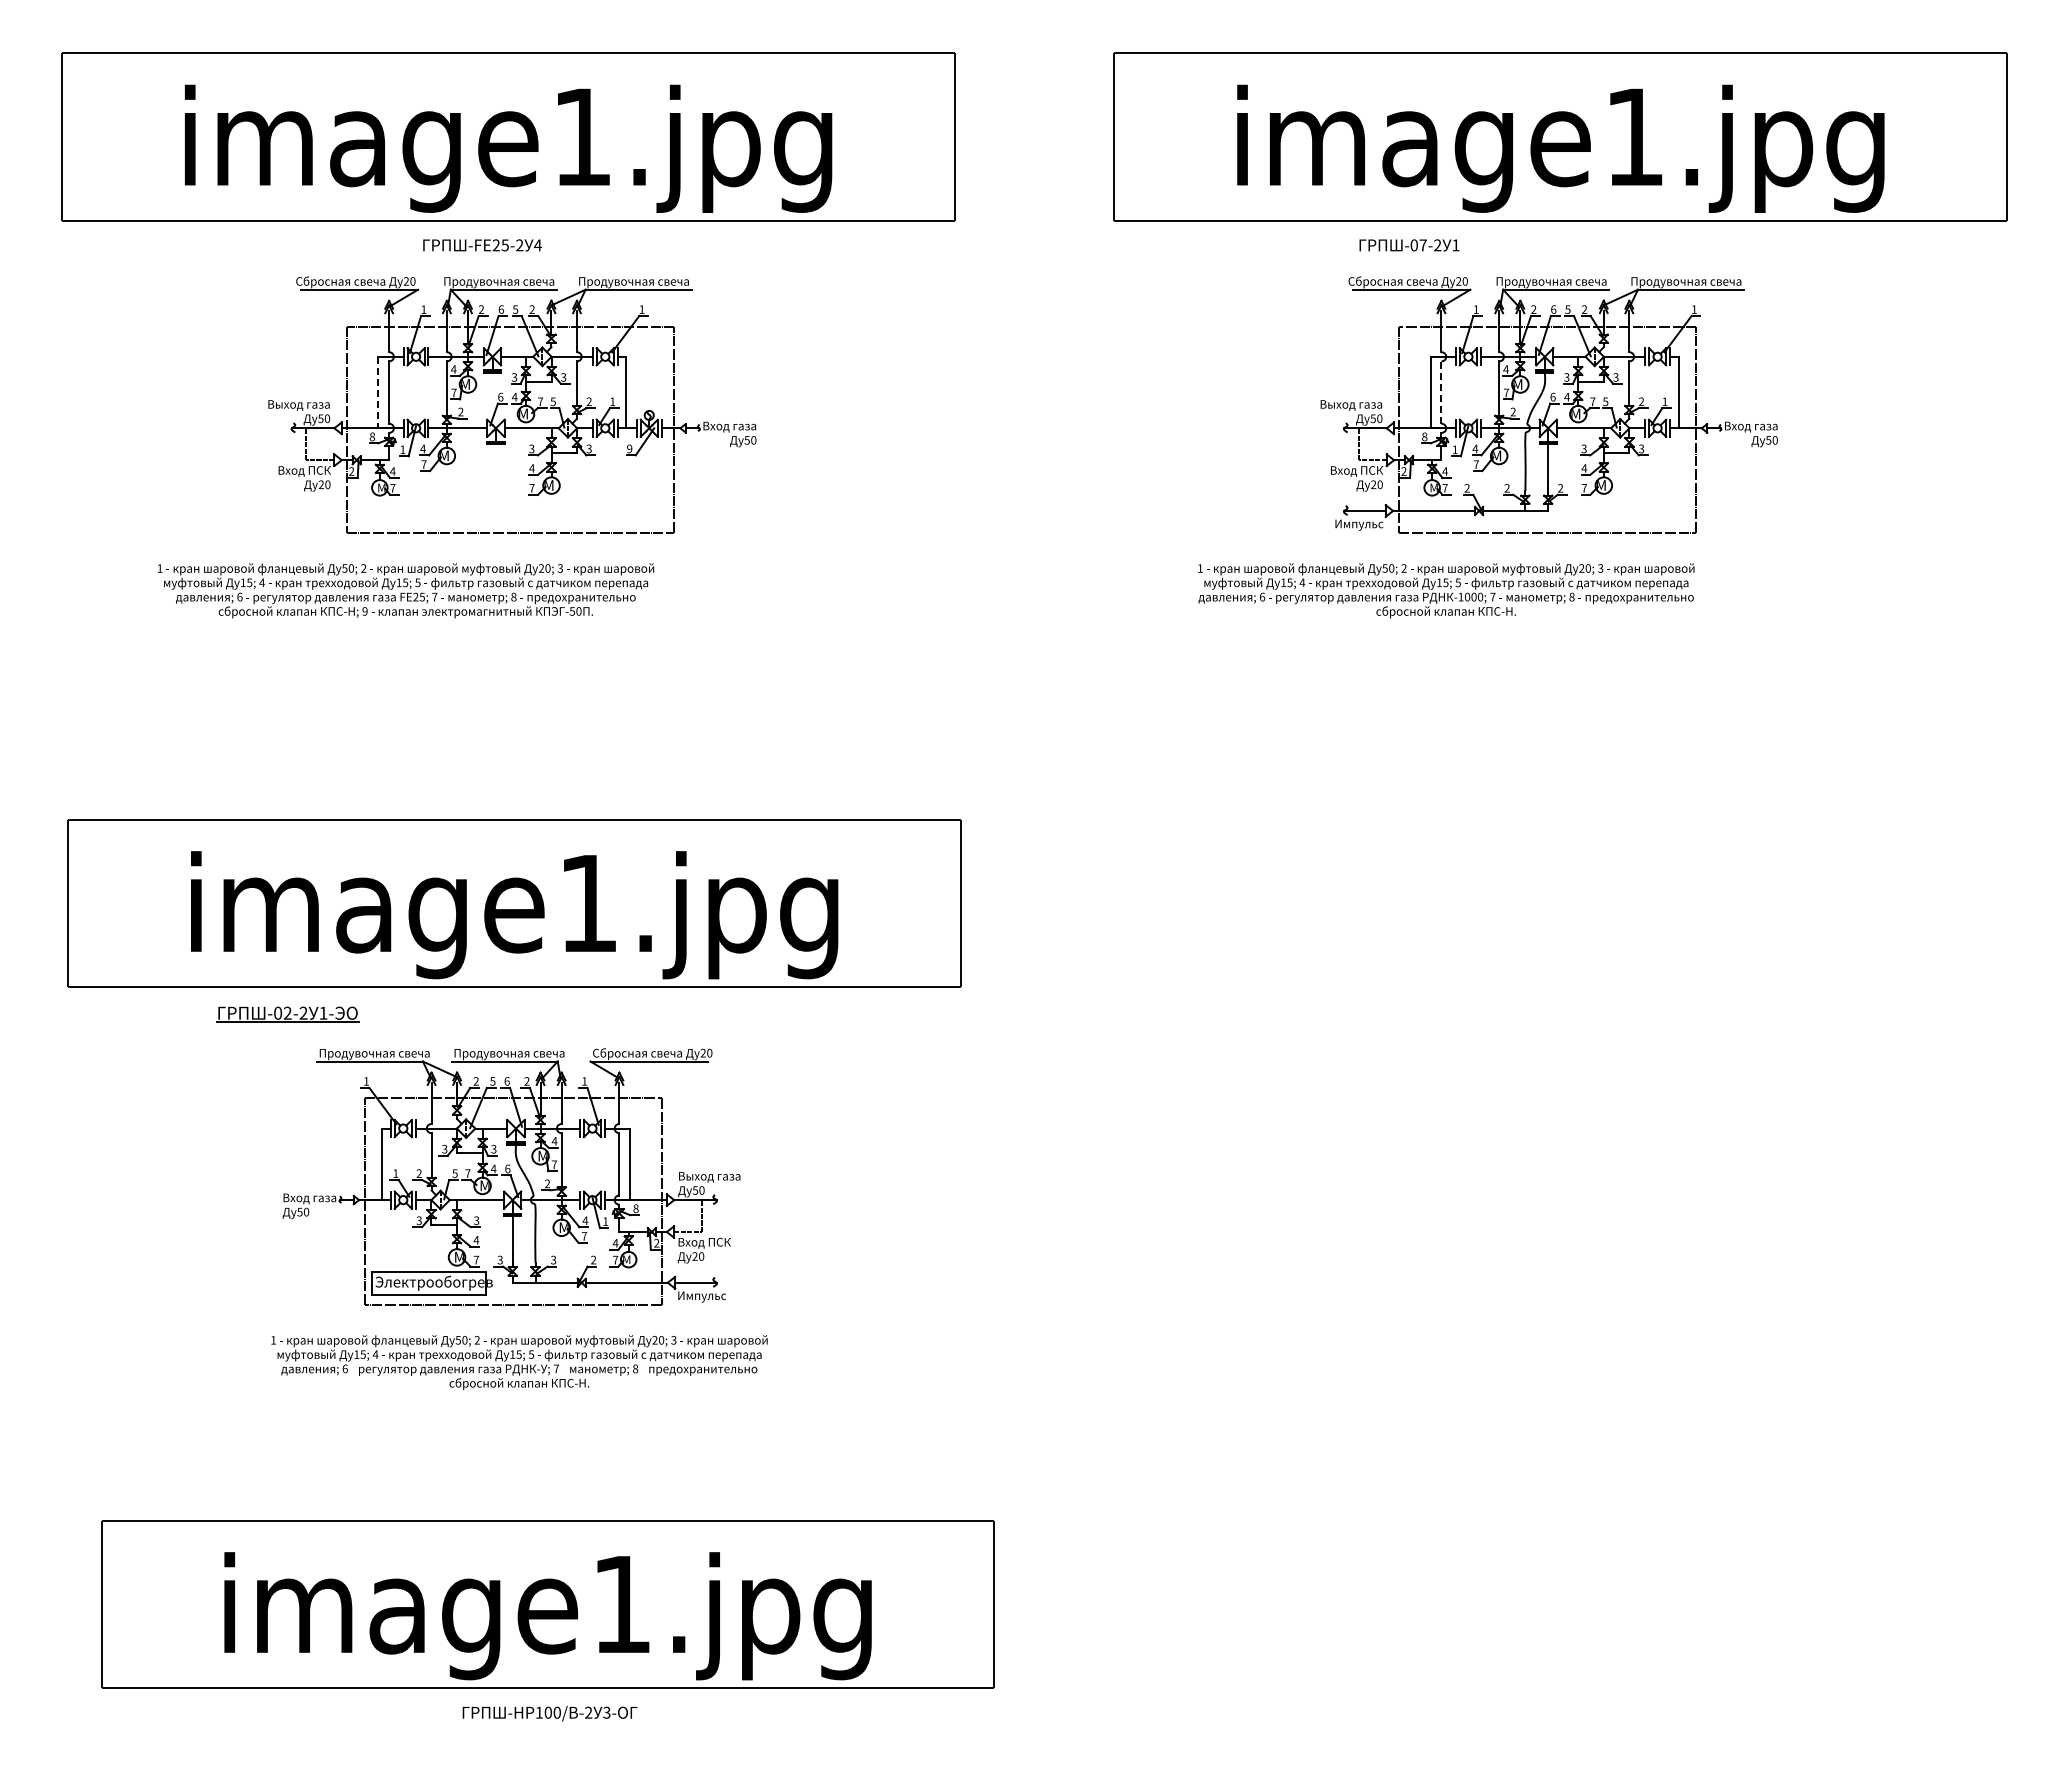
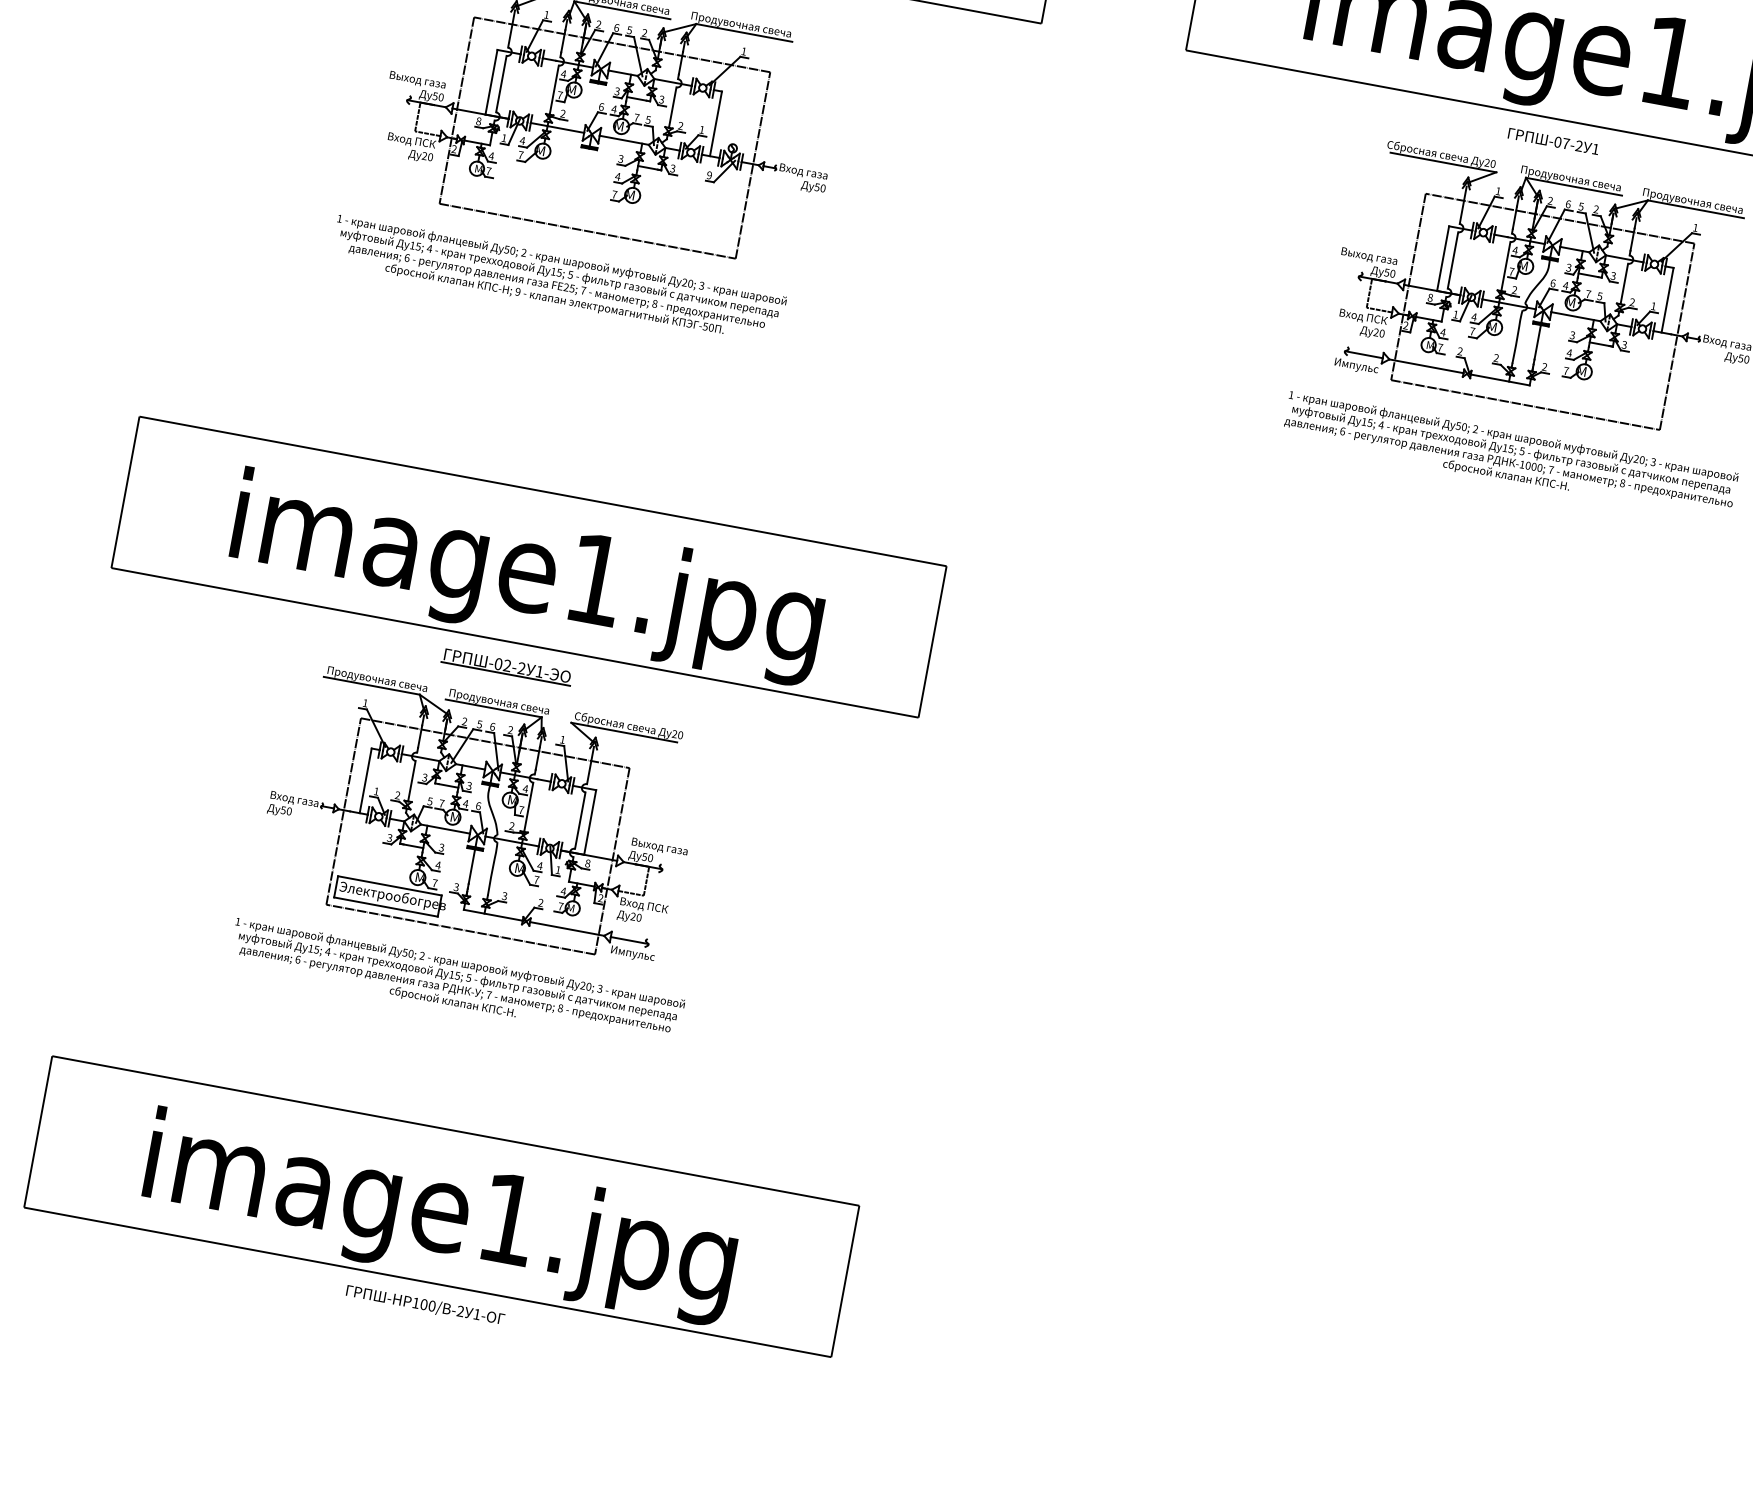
text: (1409, 245) -> (1553, 141), moved
line: (378, 392) -> (491, 82), dashed -> solid
line: (1441, 392) -> (1453, 260), dashed -> solid
text: (405, 590) -> (558, 279), moved
text: (1446, 590) -> (1510, 456), moved
part: (287, 1014) -> (506, 666), moved
text: (606, 1712) -> (476, 1314), 3- -> 1-

